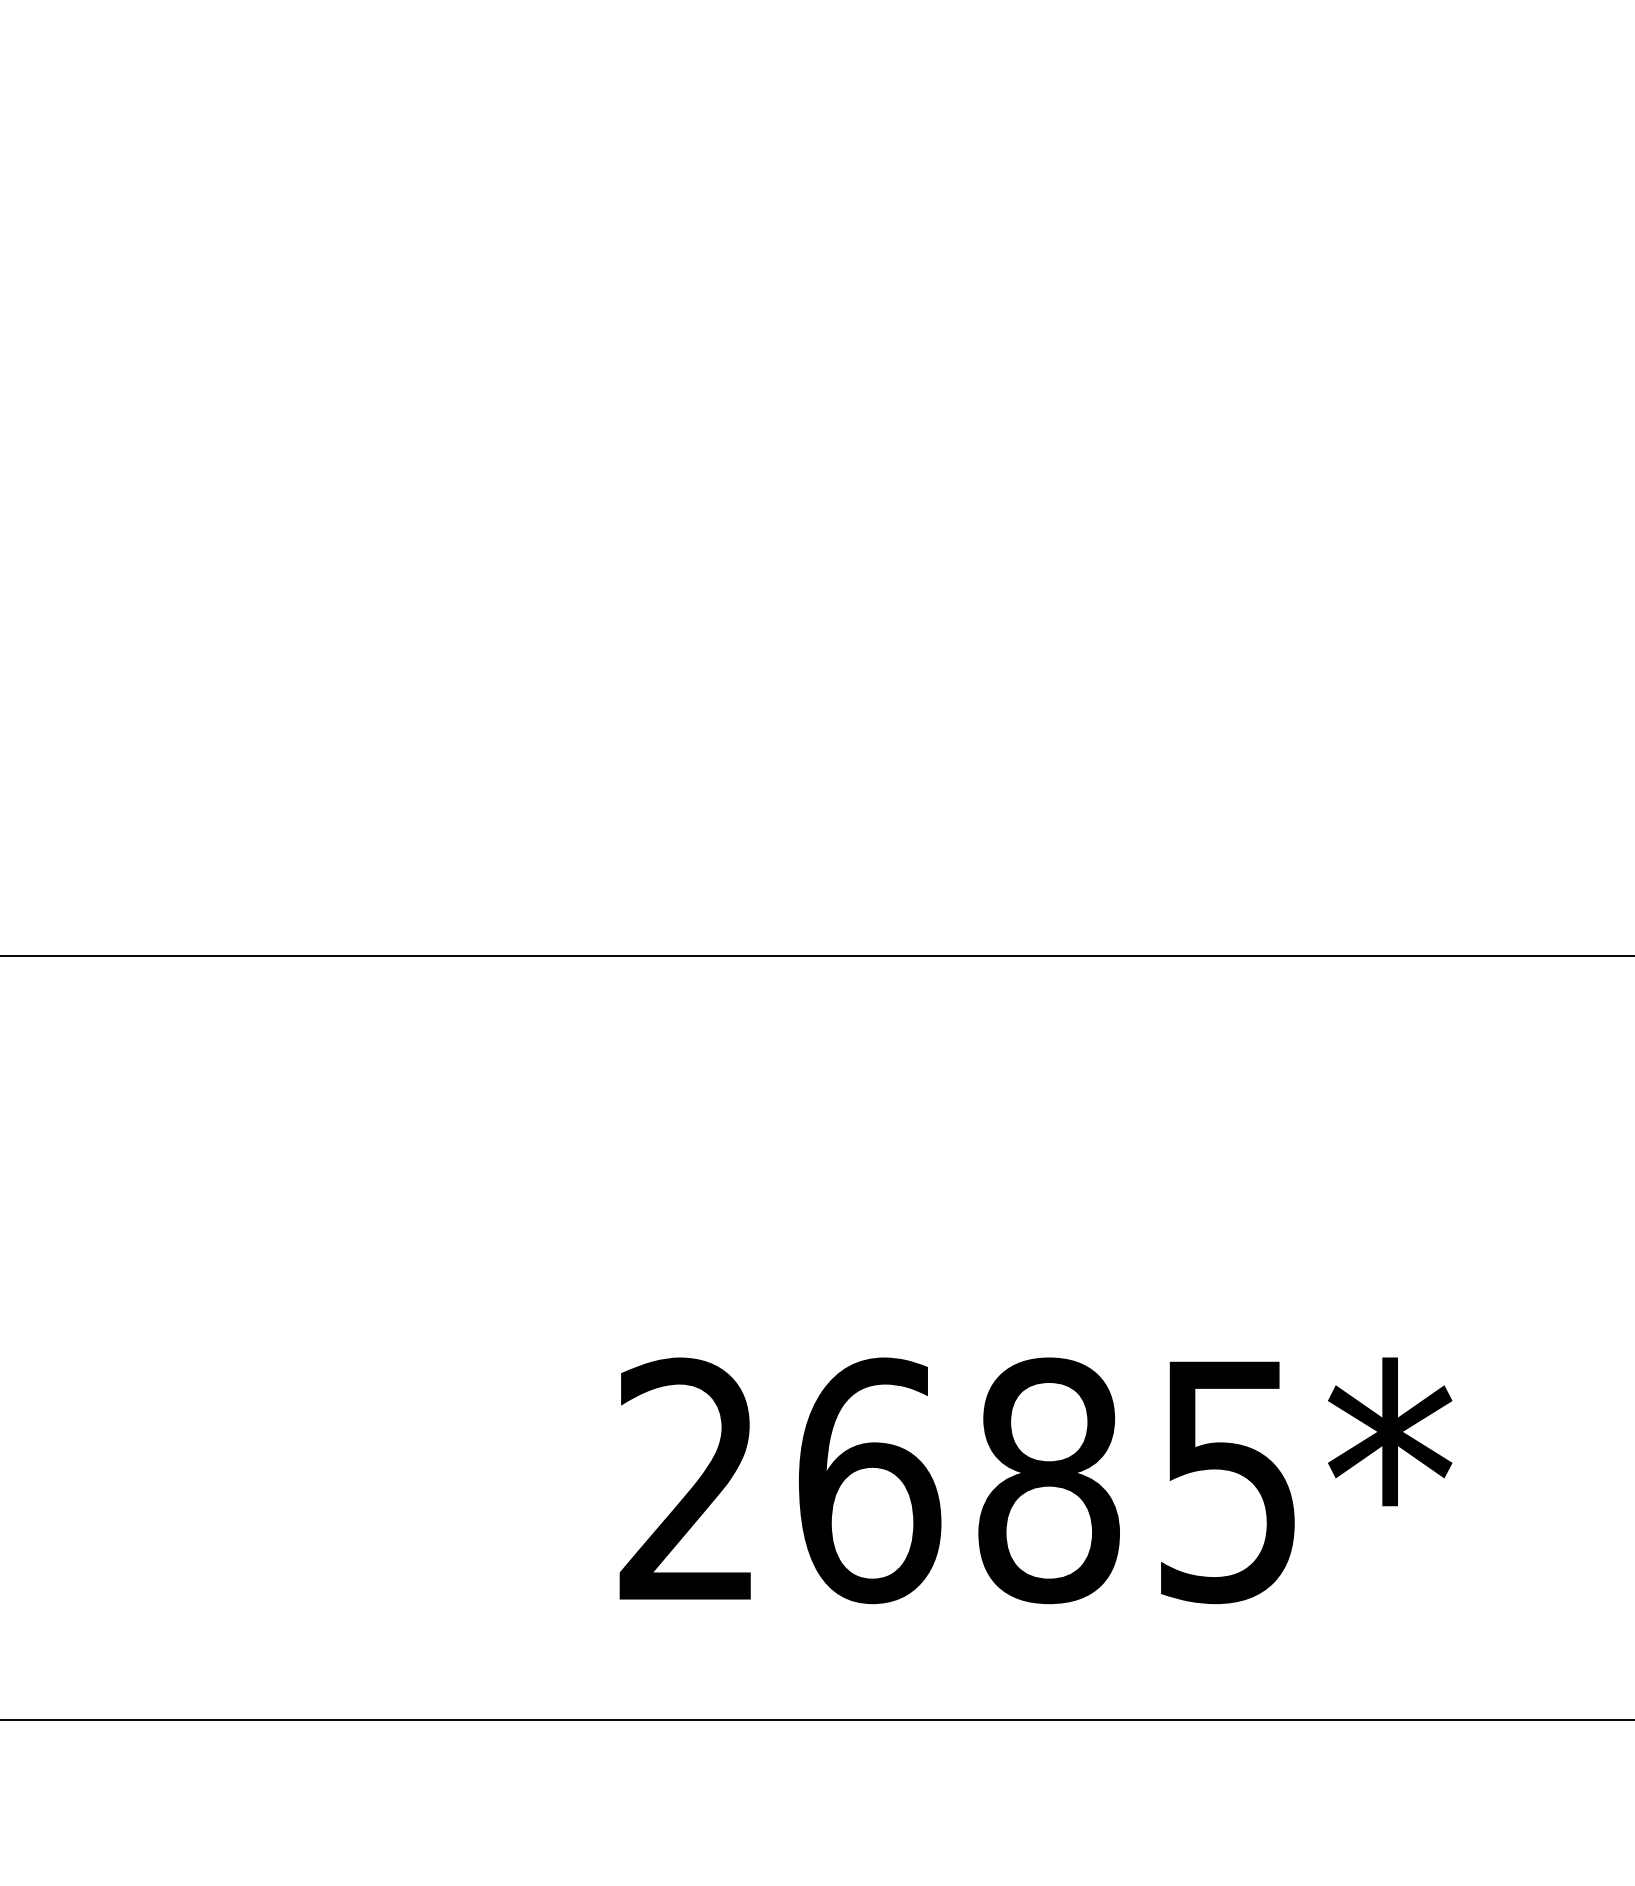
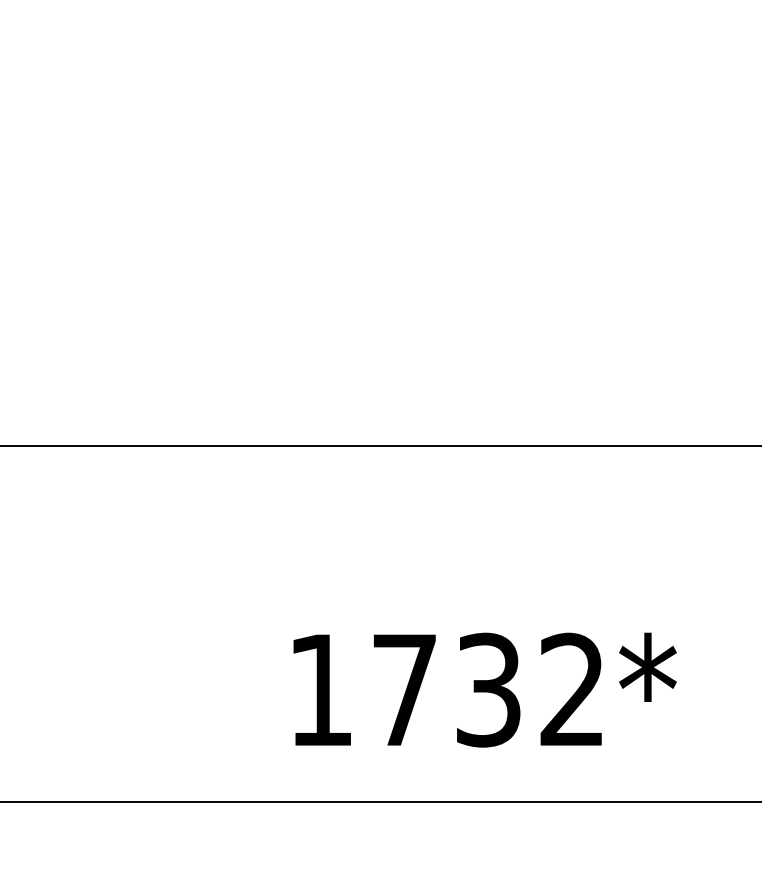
text: (955, 1479) -> (445, 689), 2685* -> 1732*

